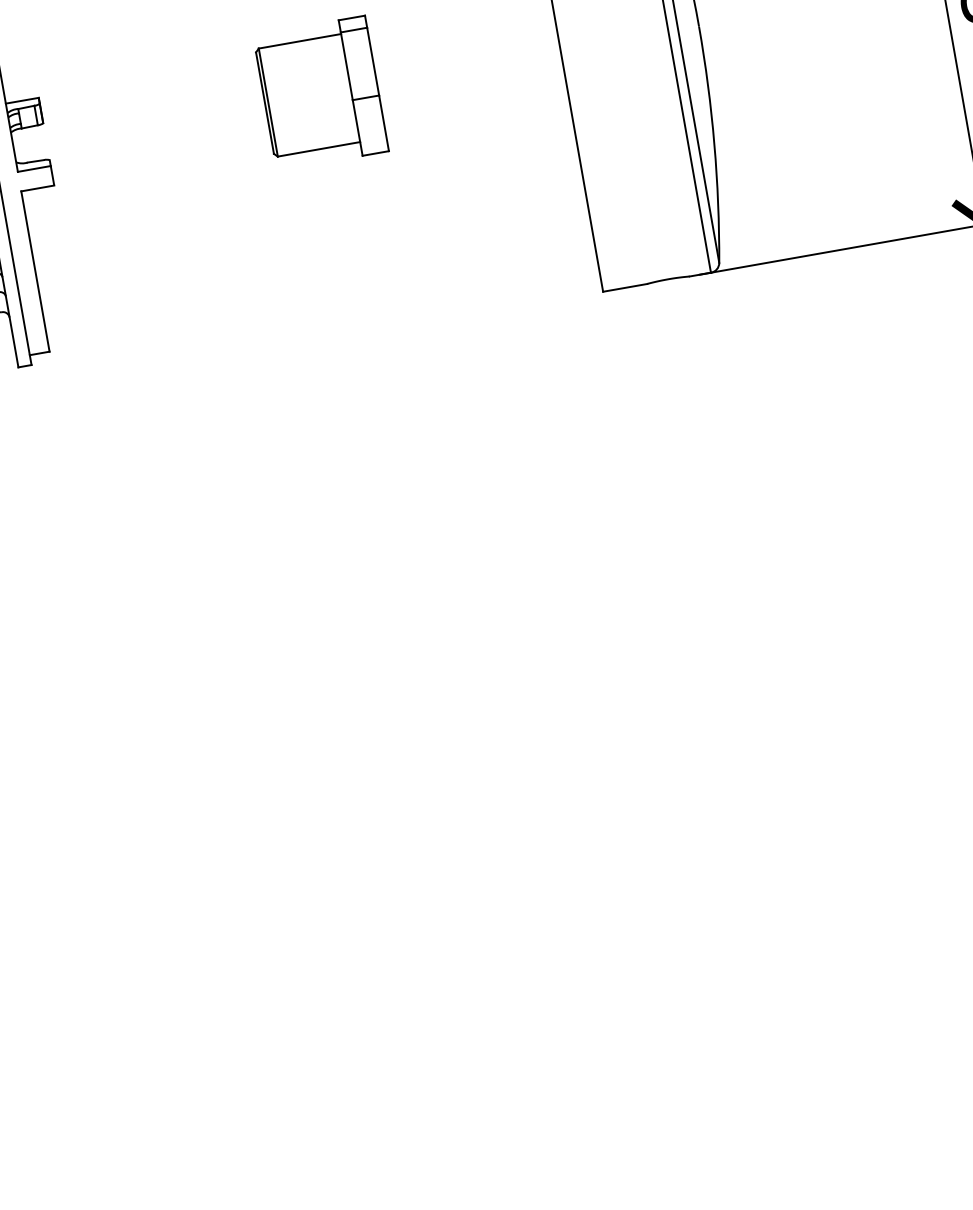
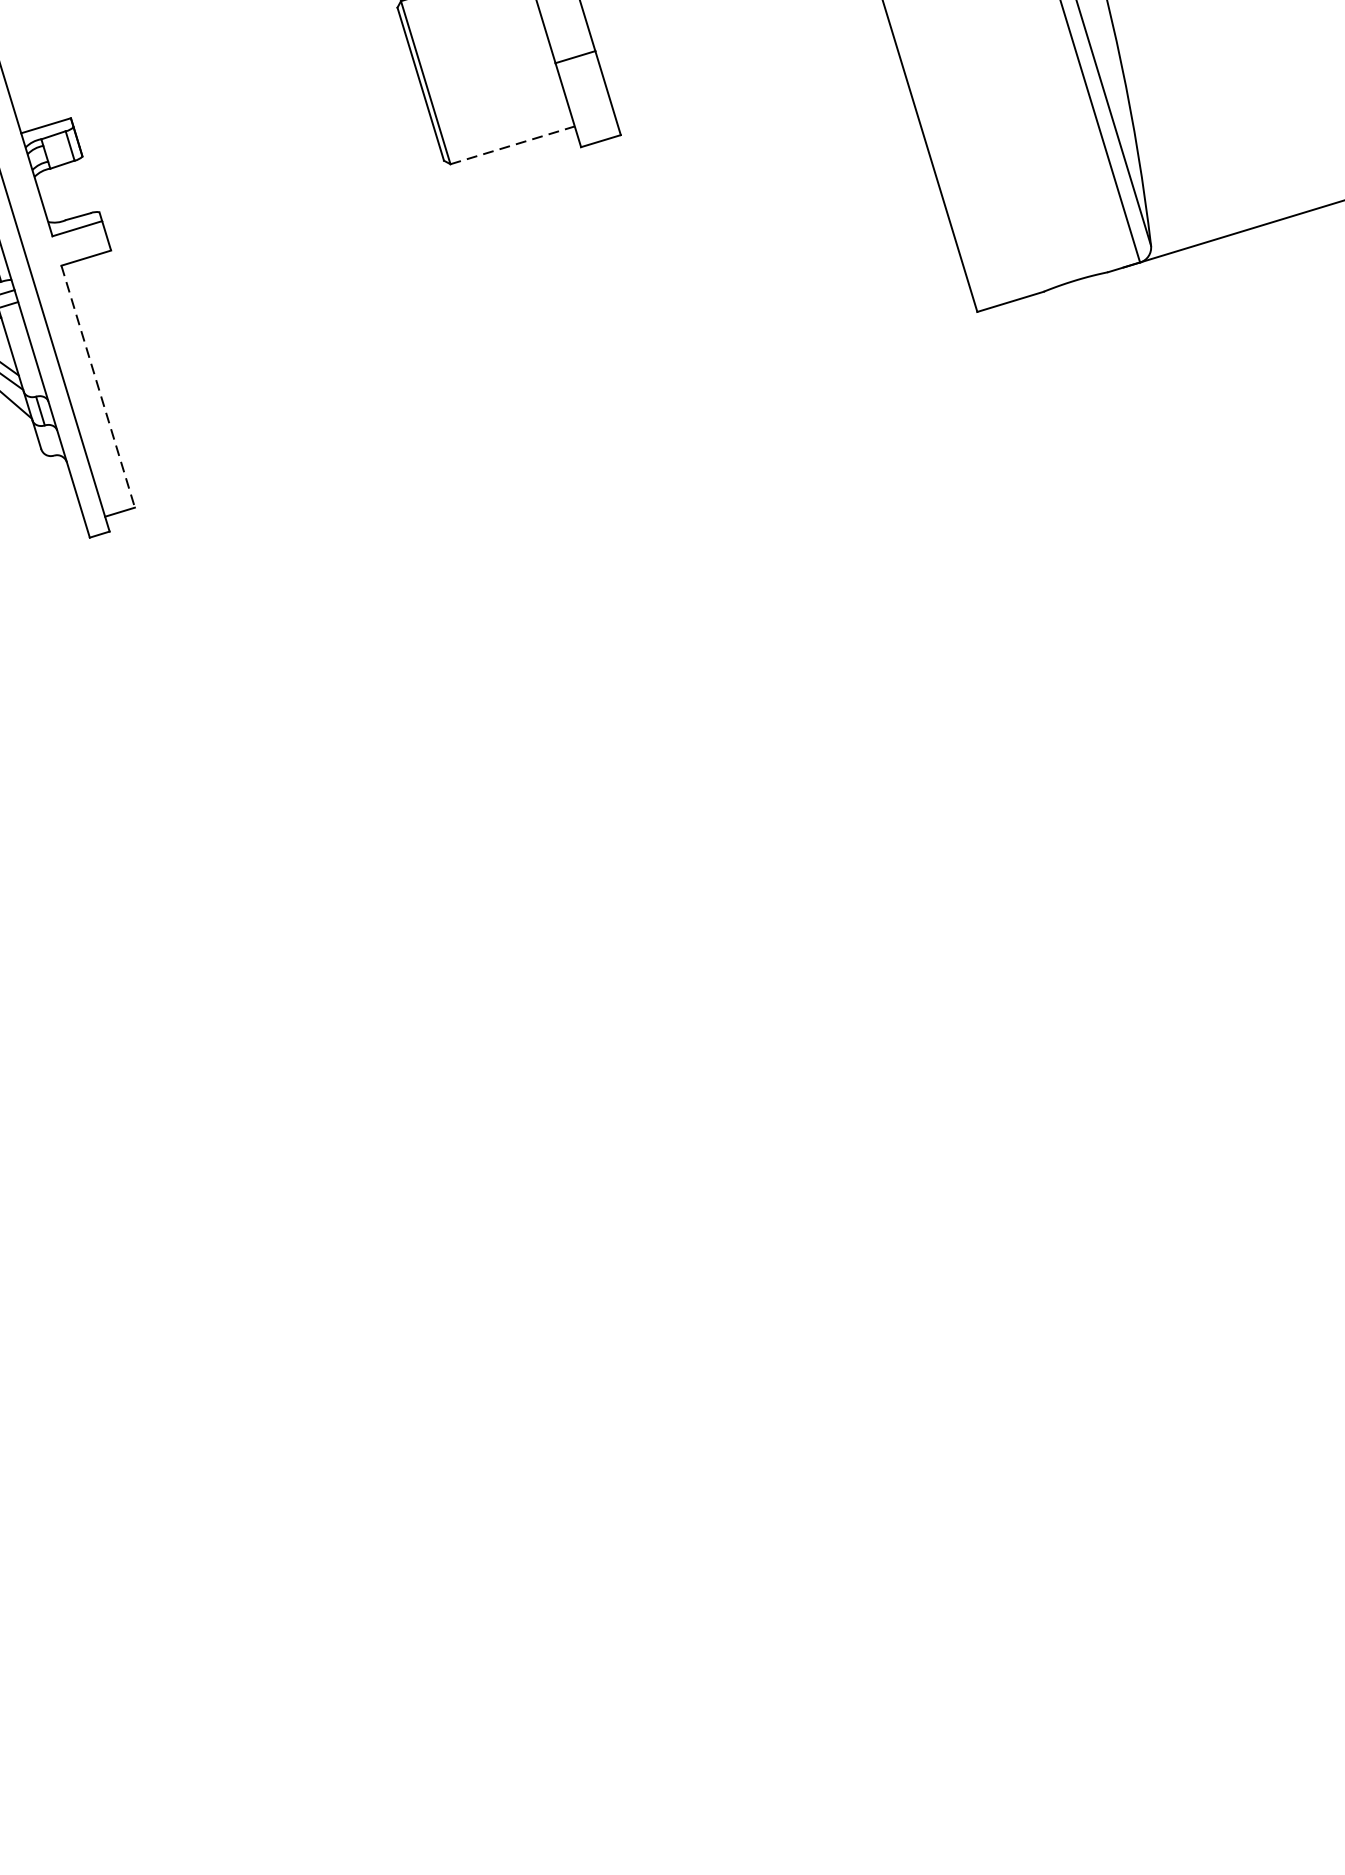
line: (319, 149) -> (513, 145), solid -> dashed
line: (35, 272) -> (98, 388), solid -> dashed

